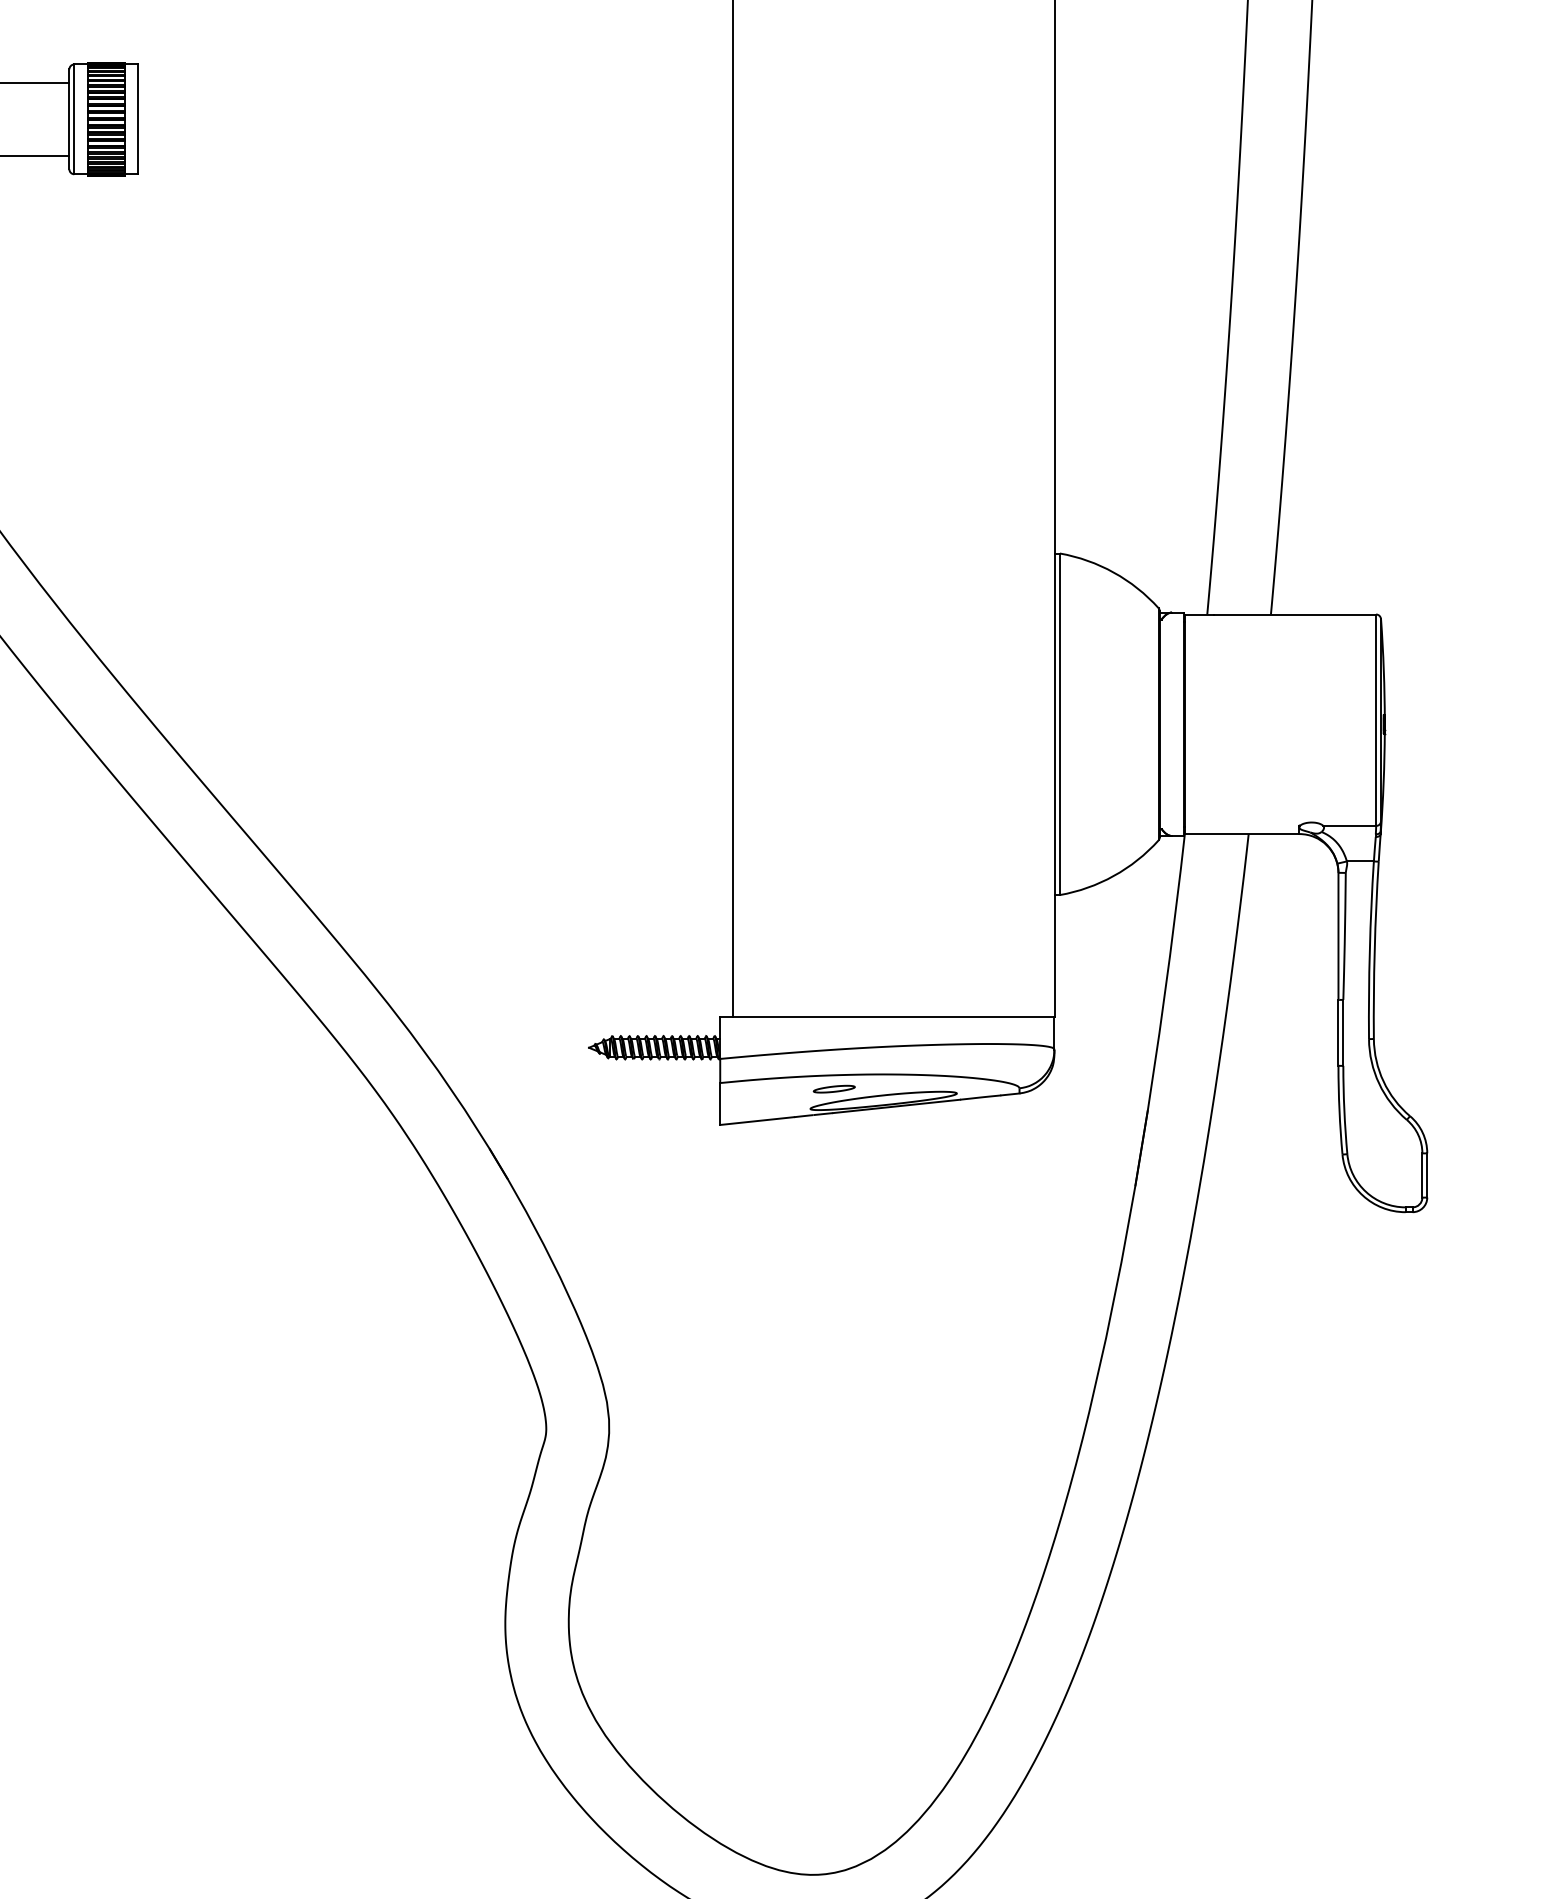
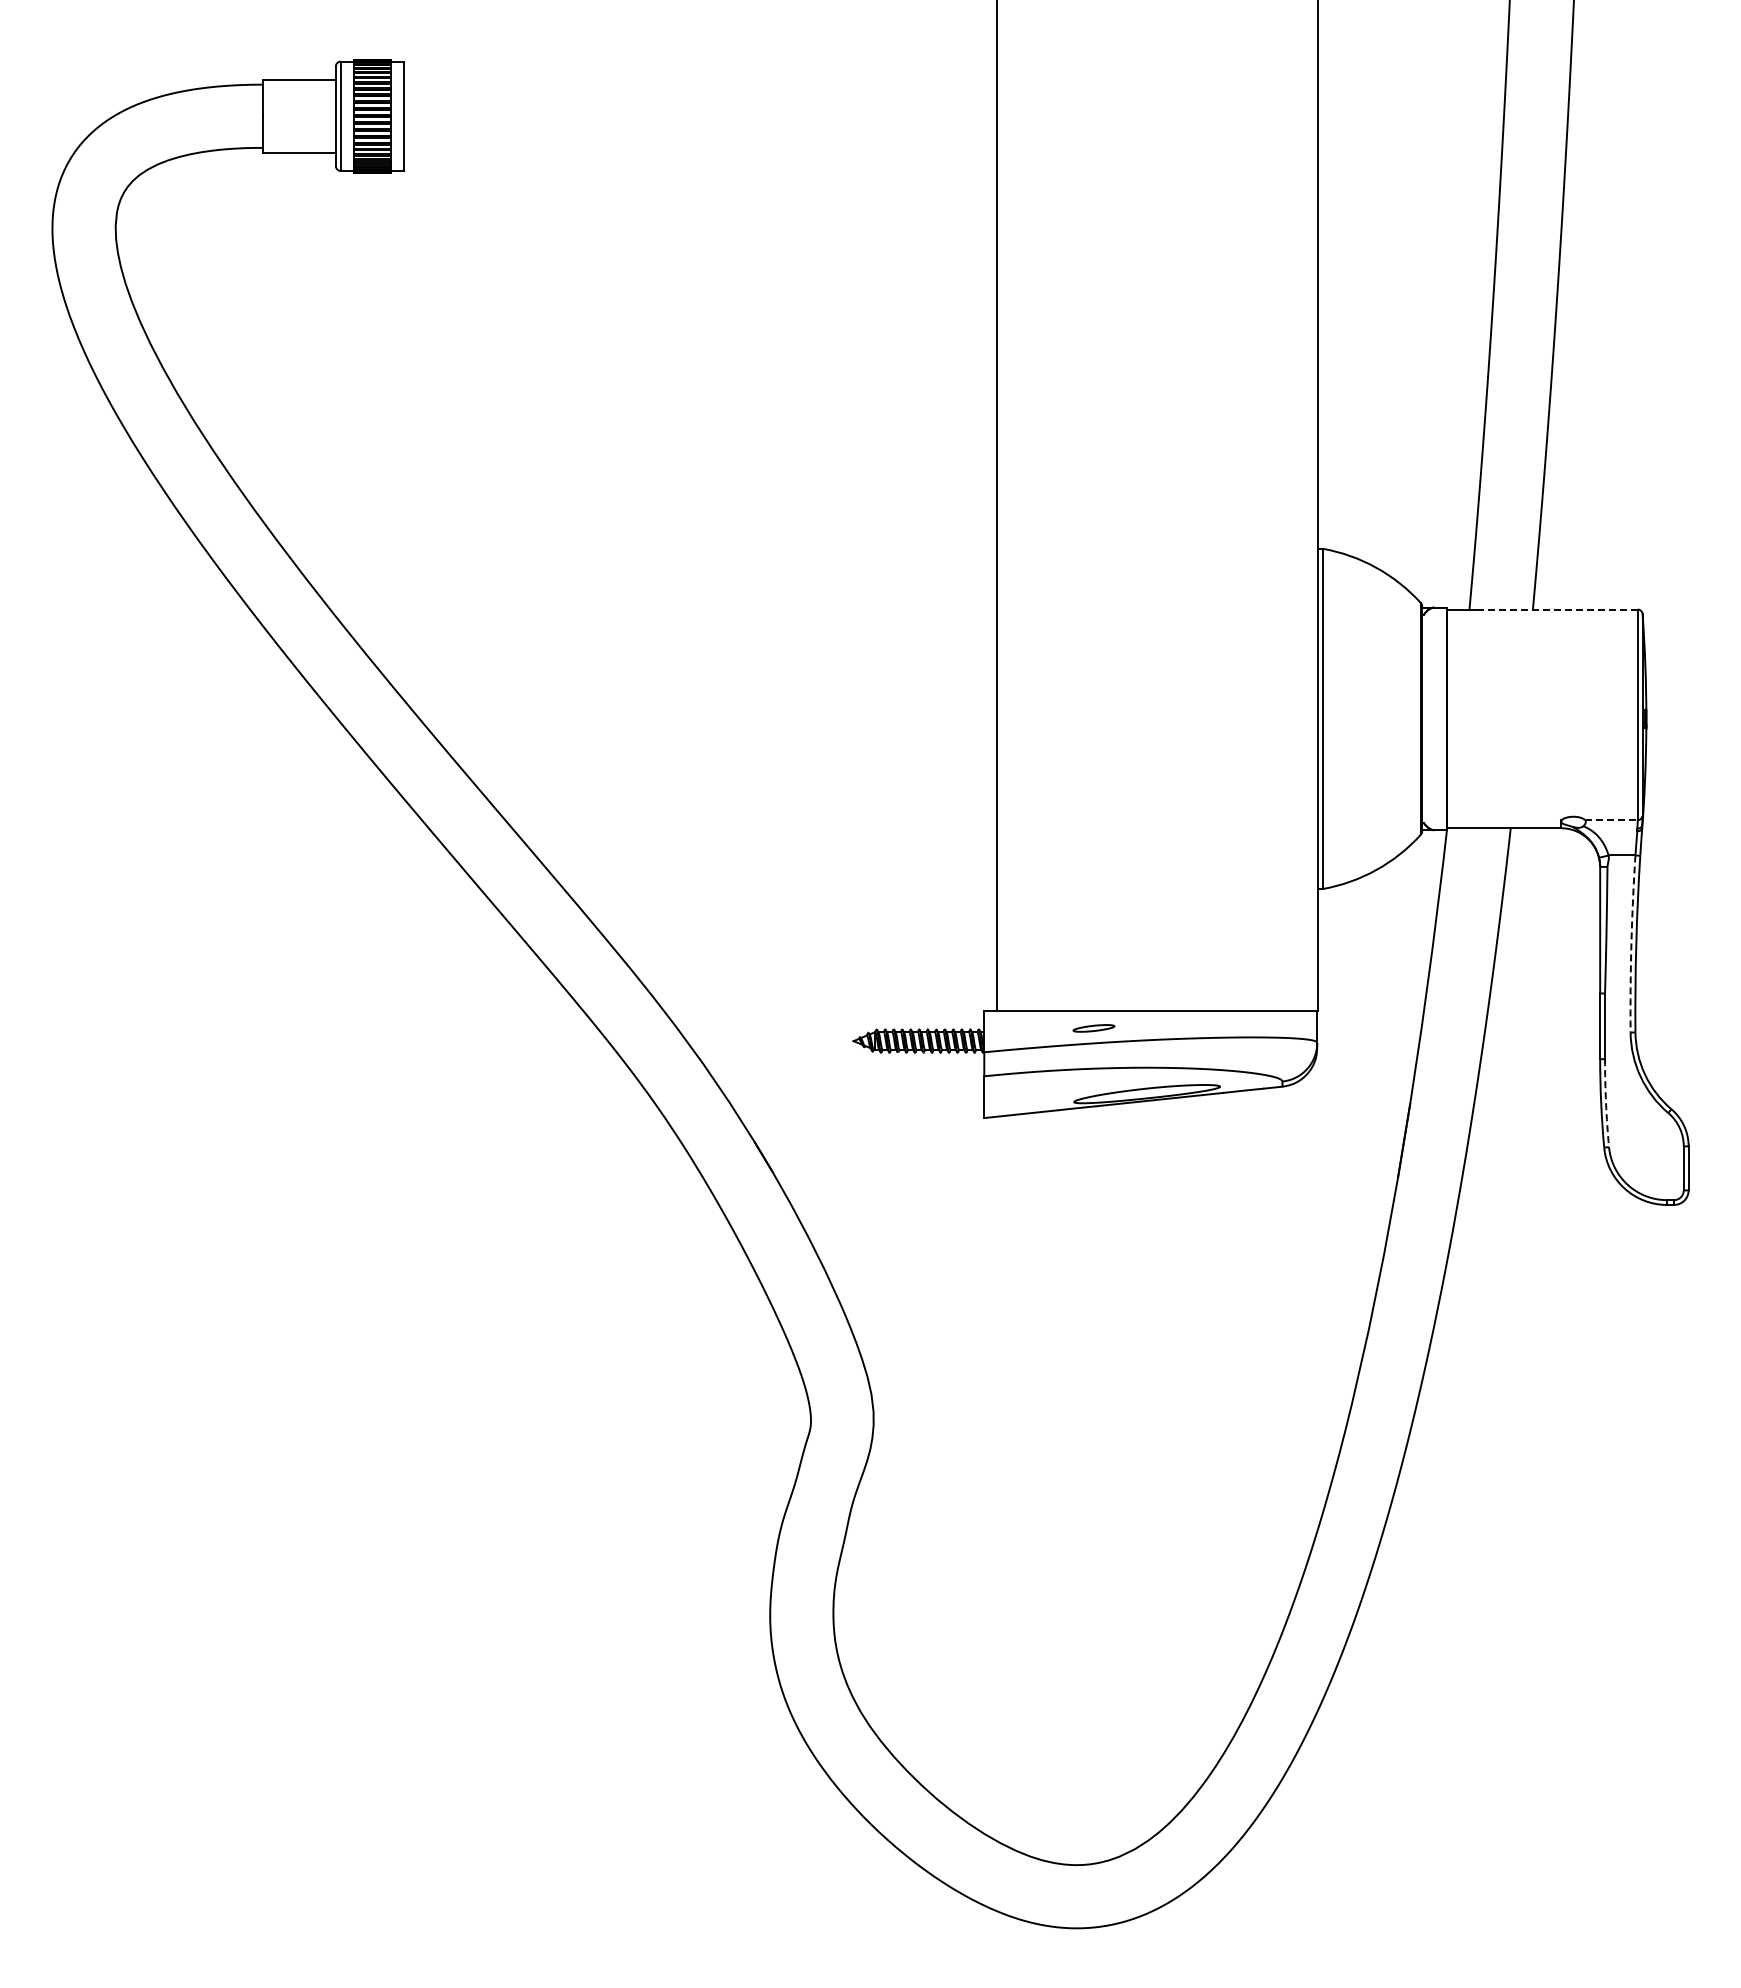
line: (1294, 614) -> (1556, 609), solid -> dashed
line: (1349, 826) -> (1611, 820), solid -> dashed
arc: (1369, 949) -> (1631, 943), solid -> dashed
part: (833, 1089) -> (1093, 1028), moved
arc: (1344, 1110) -> (1606, 1103), solid -> dashed

